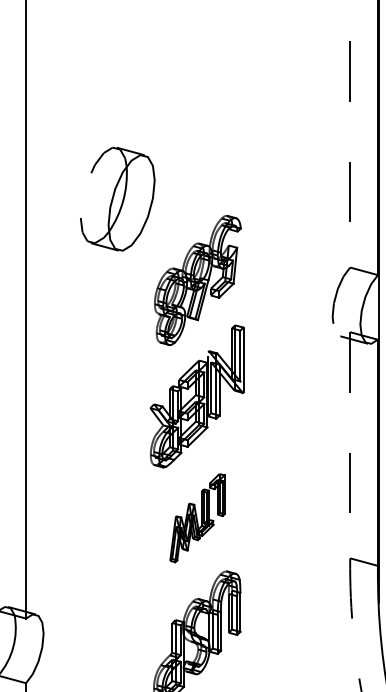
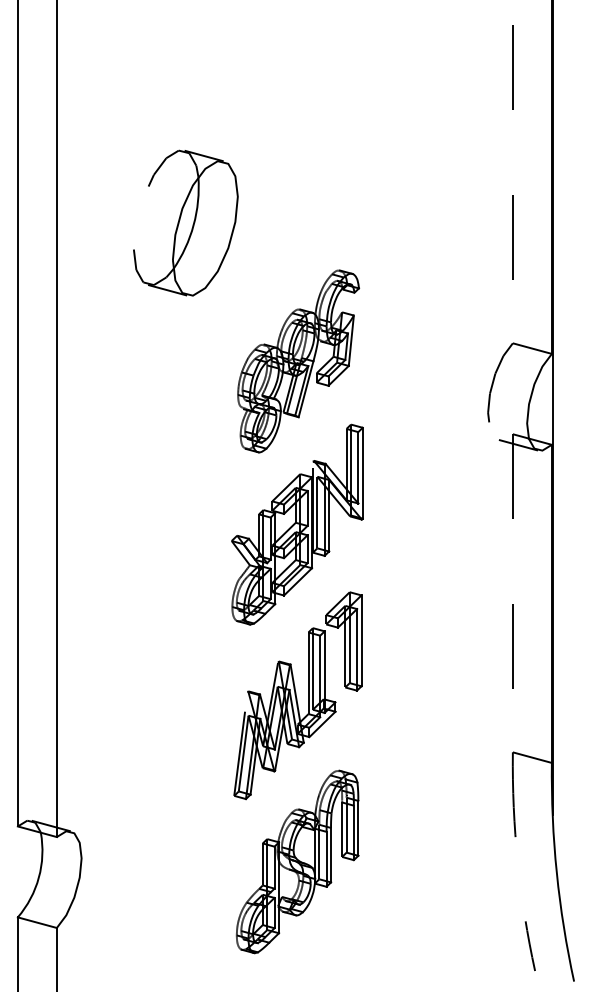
part: (117, 198) -> (185, 222), moved
part: (197, 517) -> (297, 695), size x1.67

